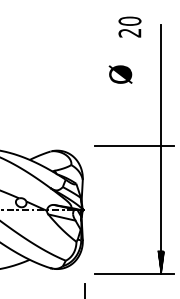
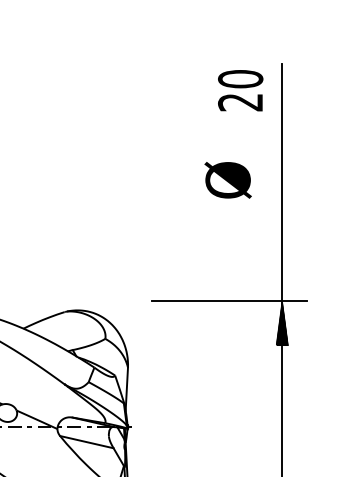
text: (129, 26) -> (239, 89), moved
text: (120, 74) -> (227, 180), moved
hatch: (161, 157) -> (283, 323), added

